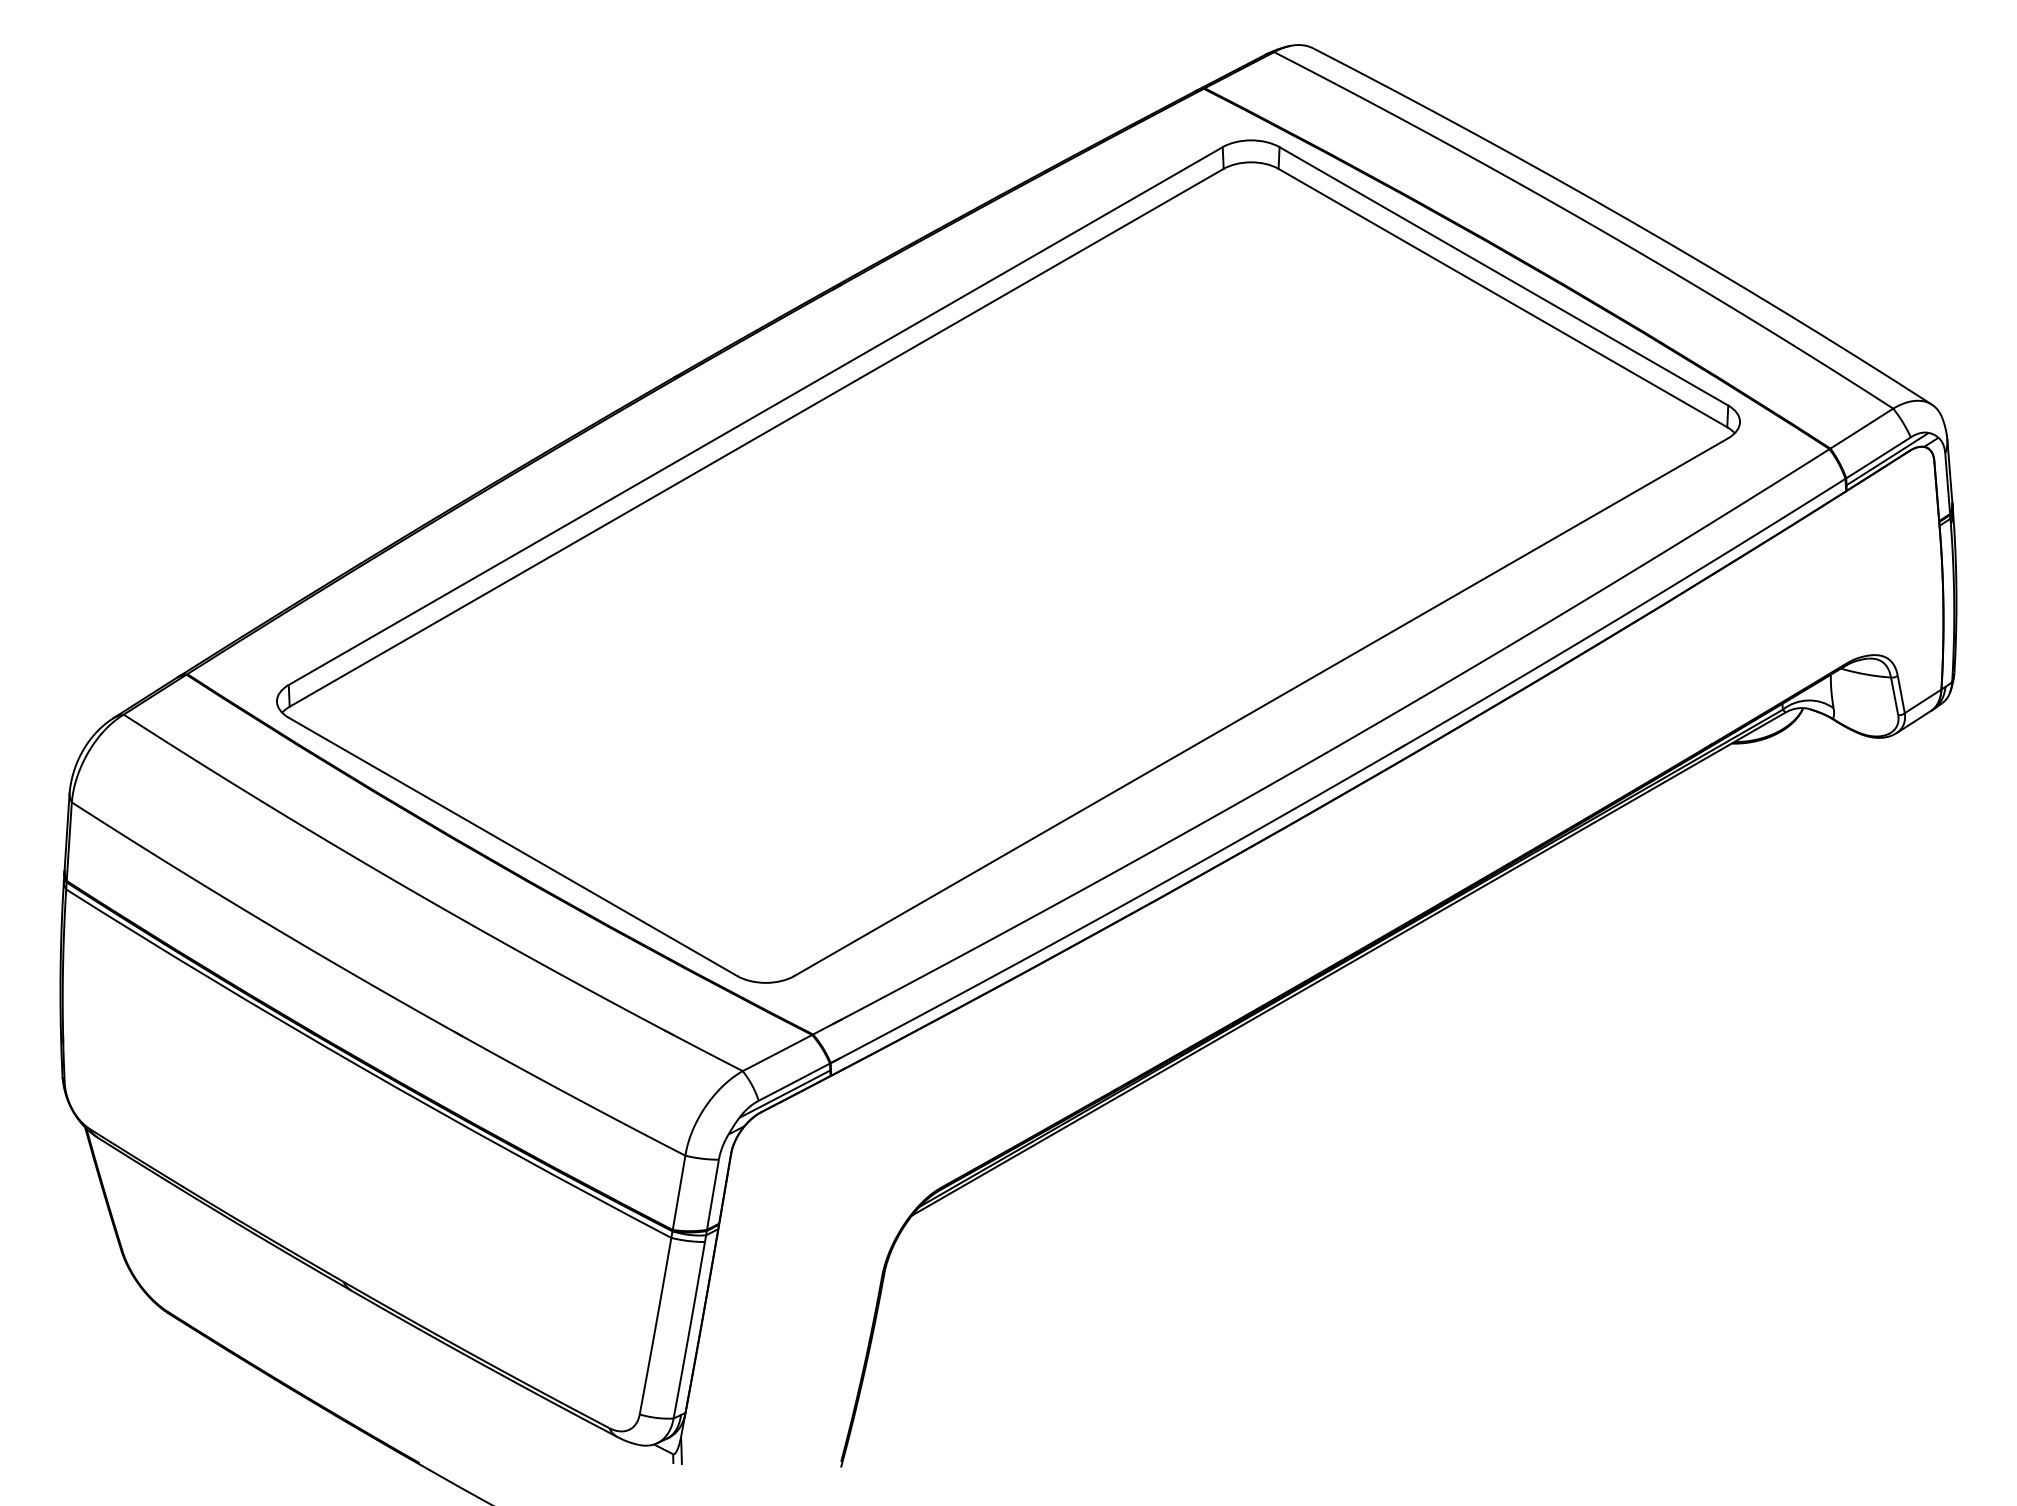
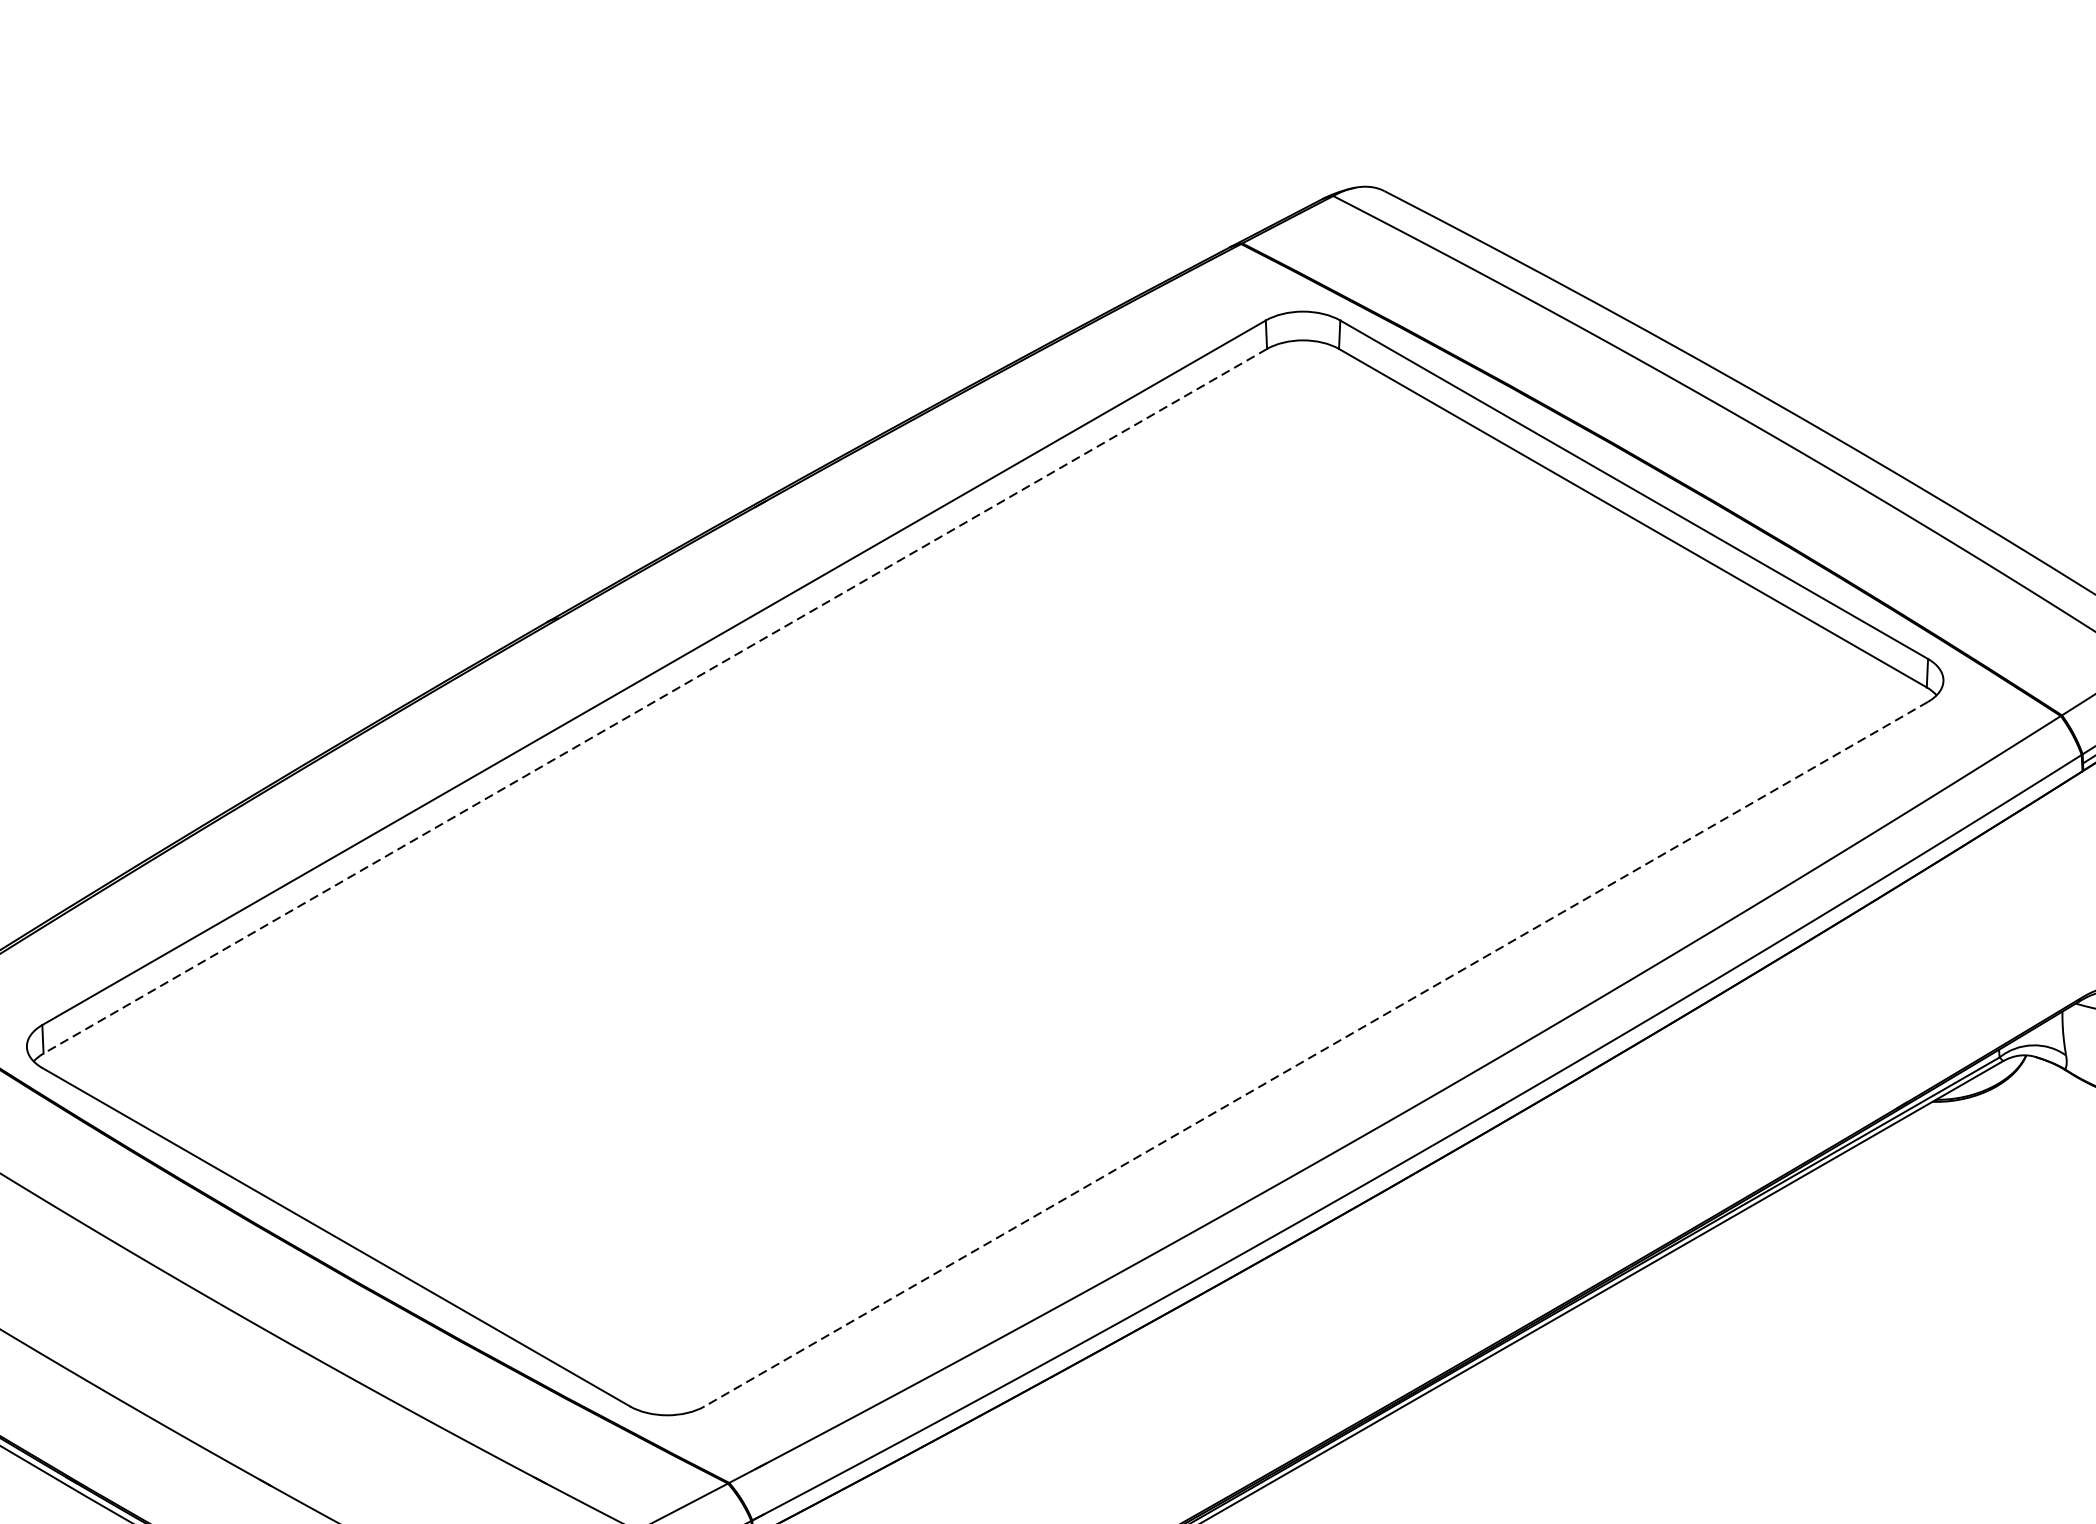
line: (756, 437) -> (655, 700), solid -> dashed
line: (1261, 707) -> (1316, 1054), solid -> dashed

